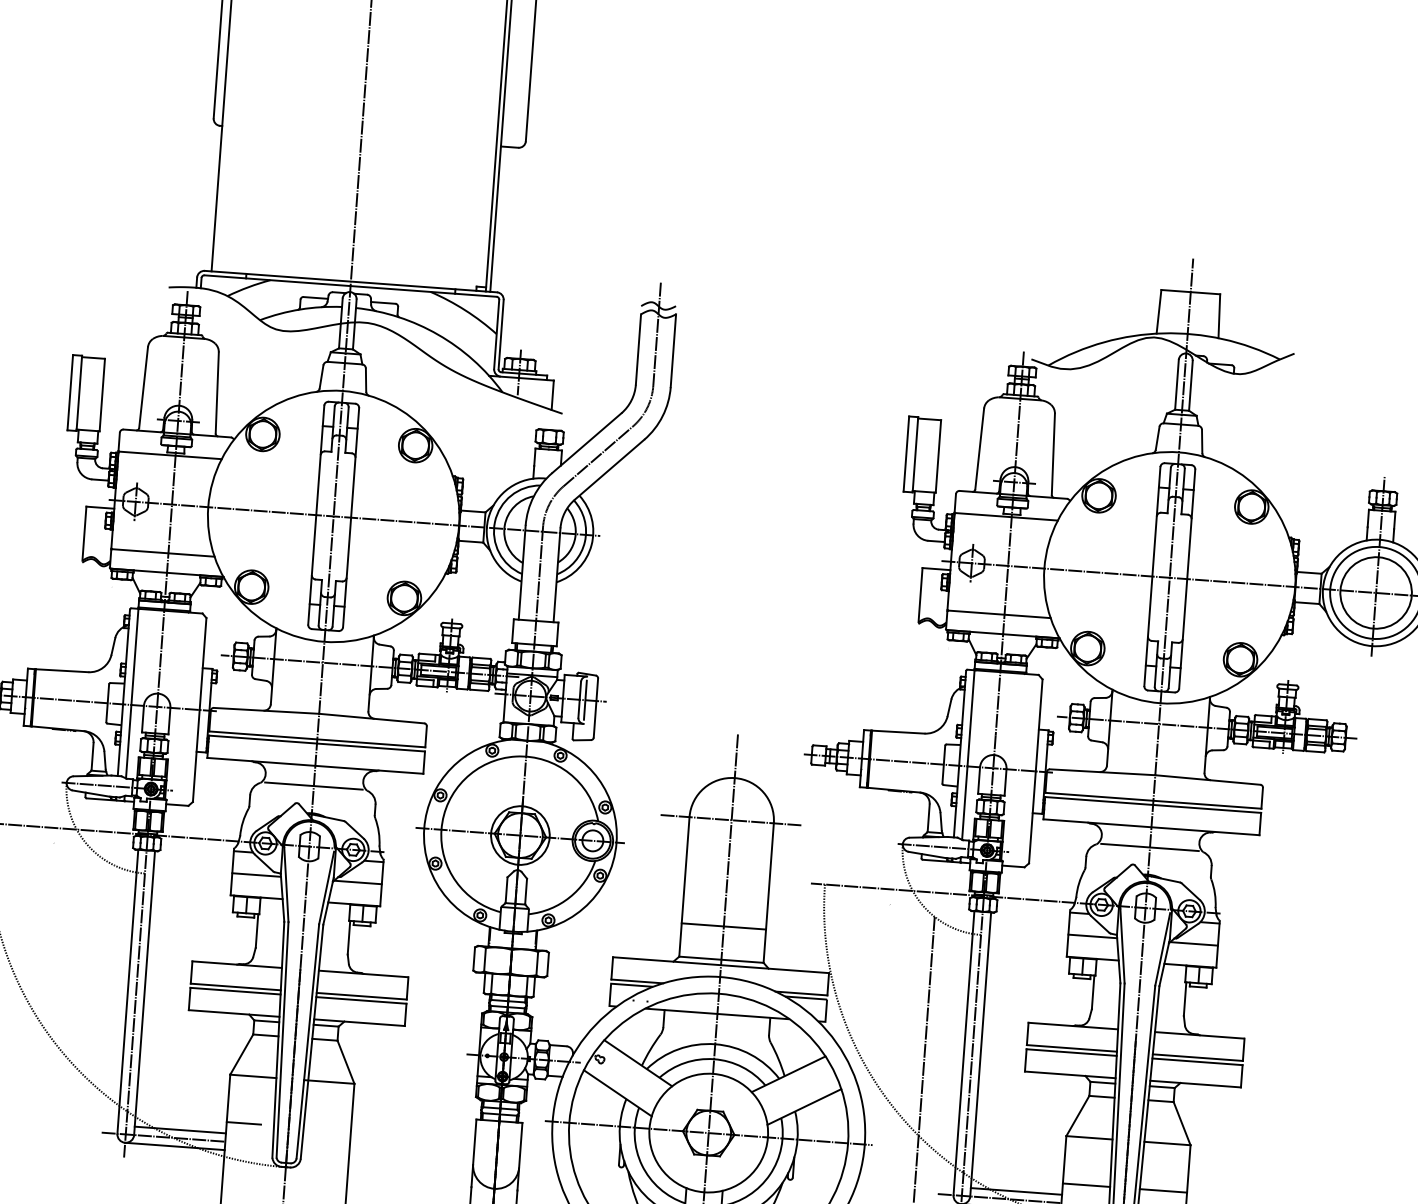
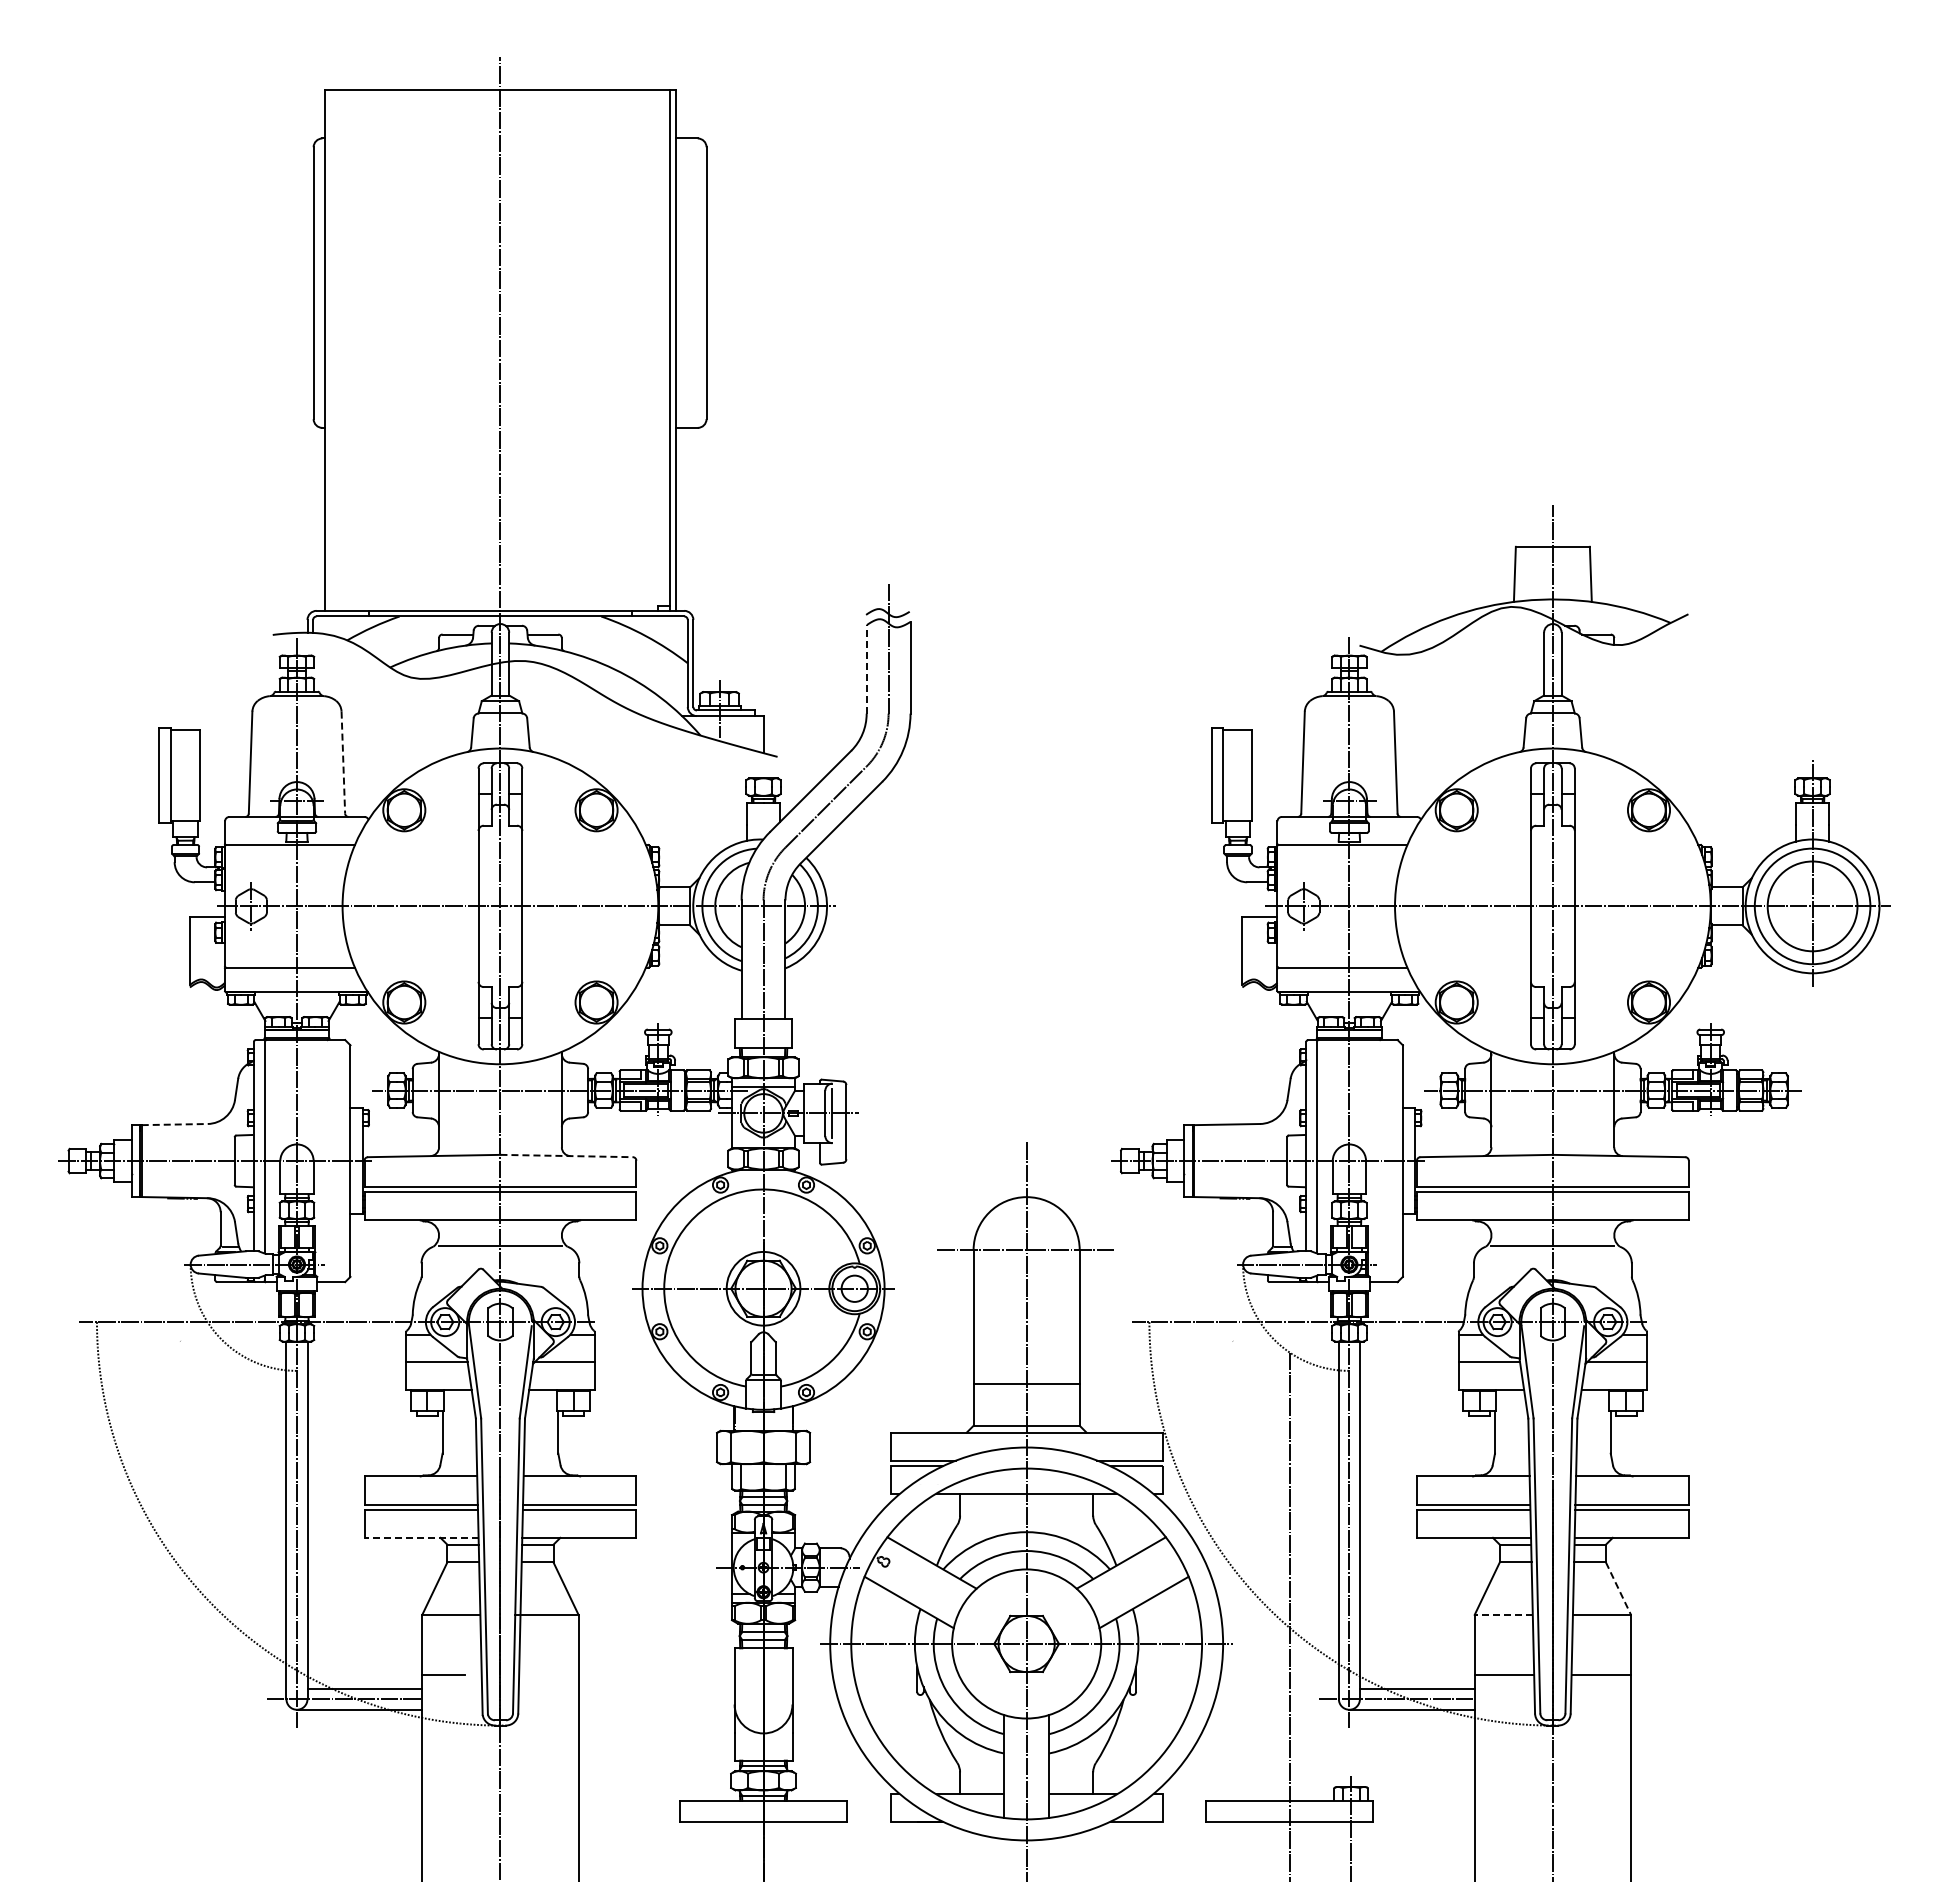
line: (638, 348) -> (866, 668), solid -> dashed
line: (217, 393) -> (343, 763), solid -> dashed
line: (62, 670) -> (175, 1124), solid -> dashed
line: (372, 719) -> (567, 1156), solid -> dashed
line: (234, 1013) -> (421, 1537), solid -> dashed
line: (1182, 1124) -> (1618, 1589), solid -> dashed
line: (1089, 1137) -> (1503, 1614), solid -> dashed

